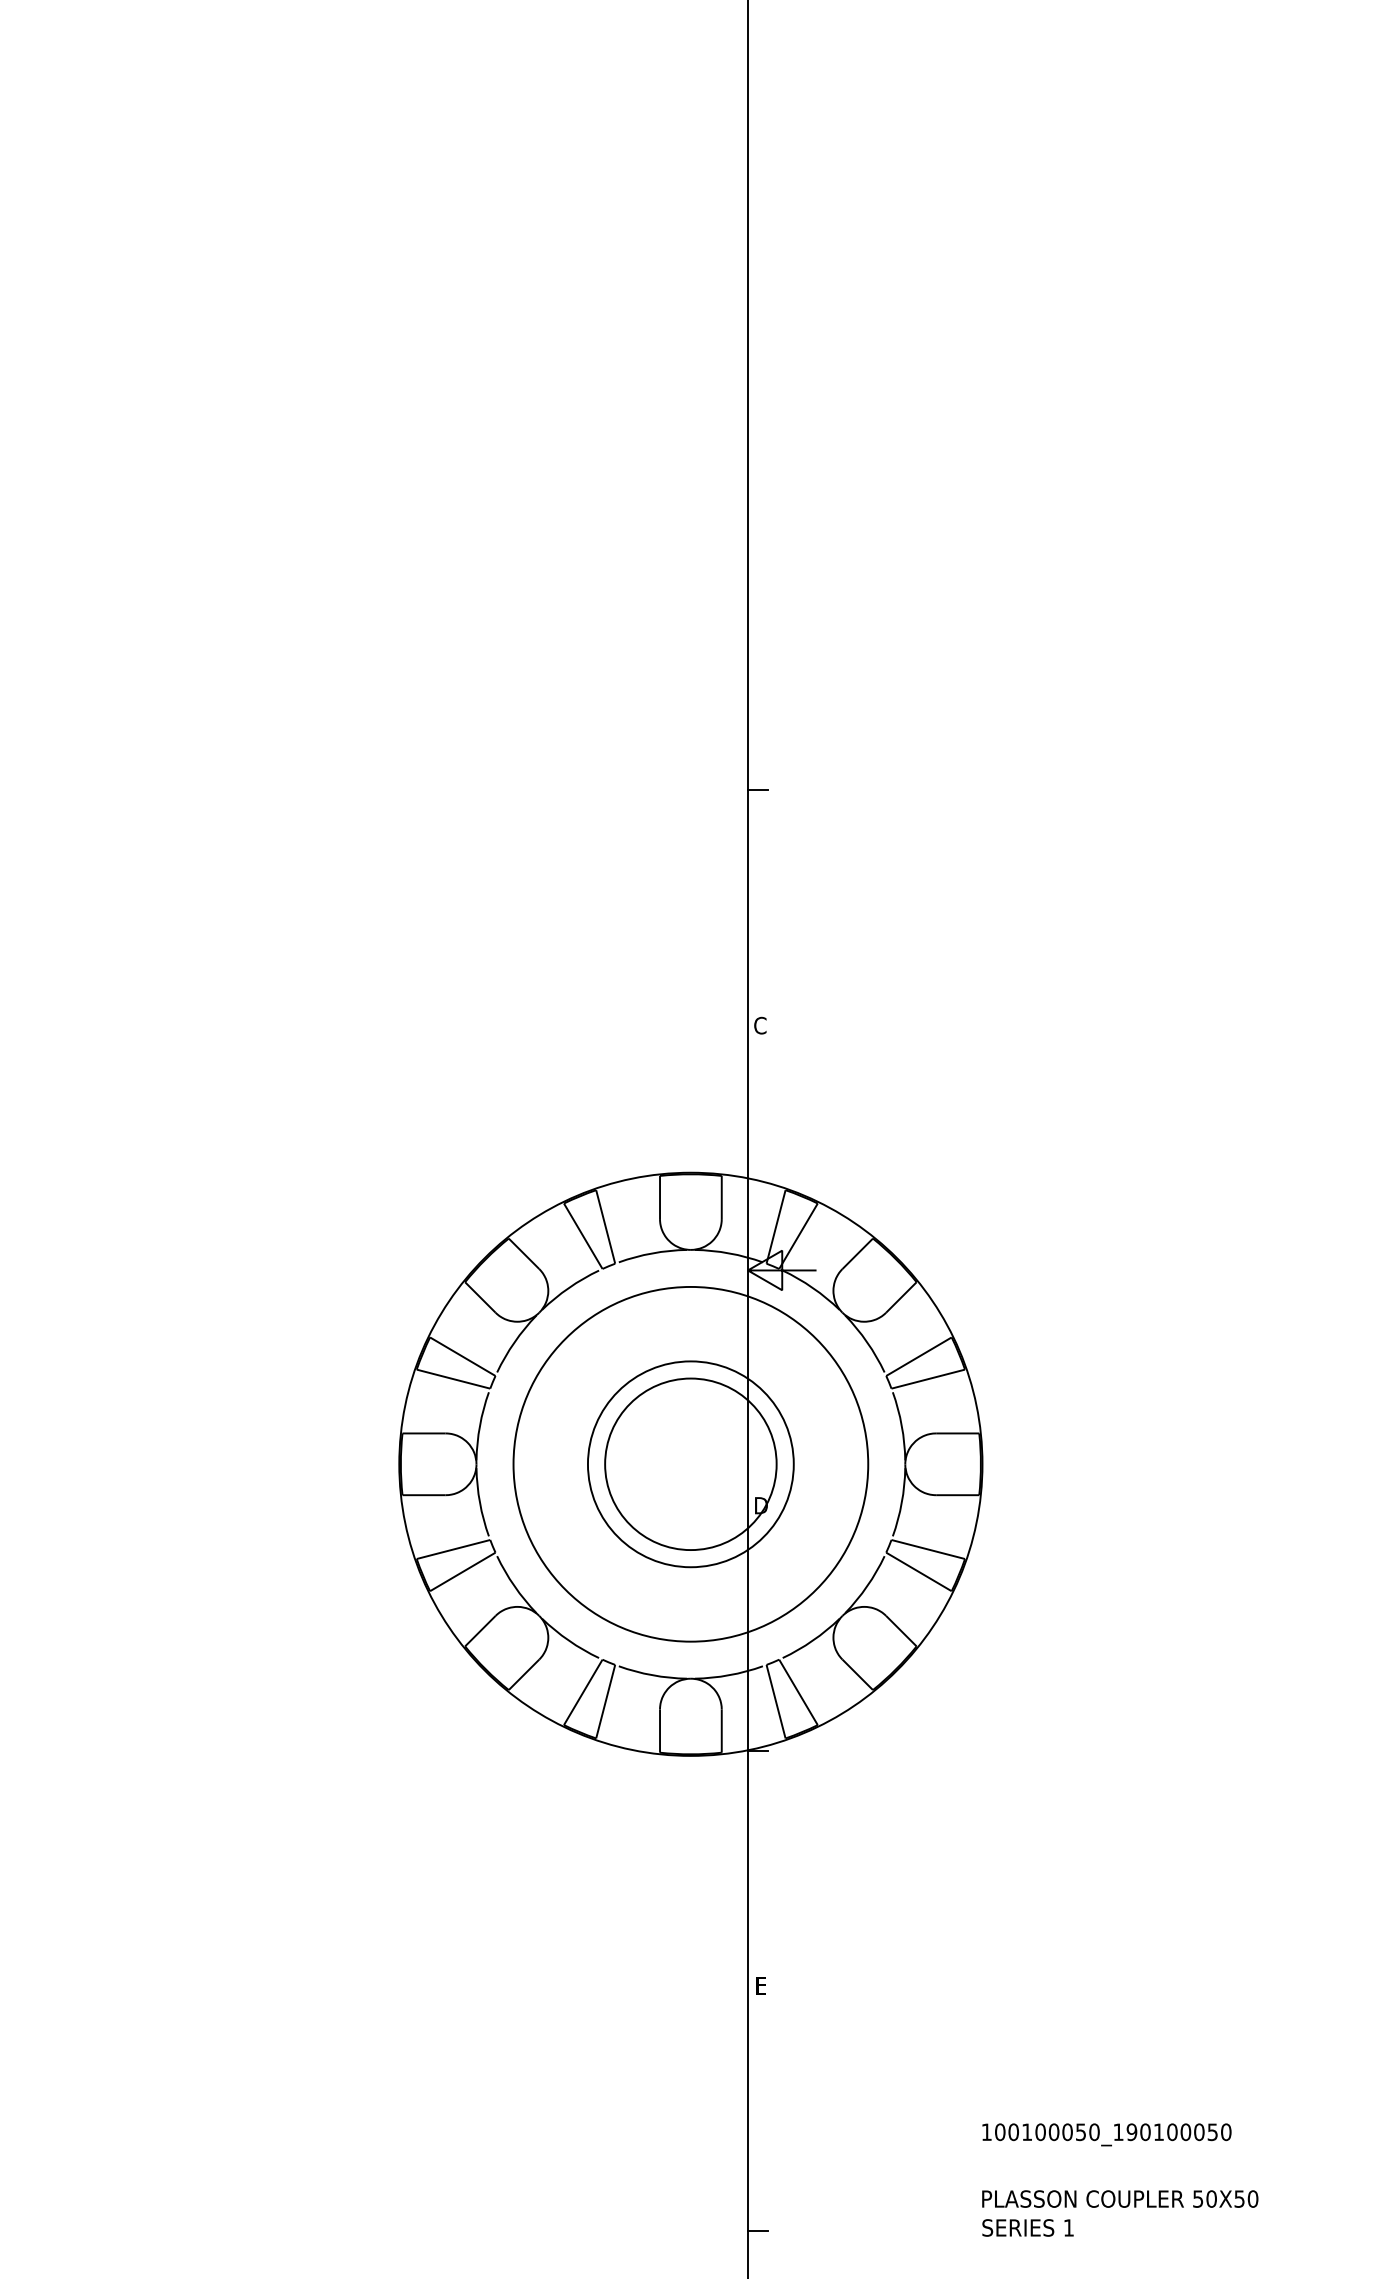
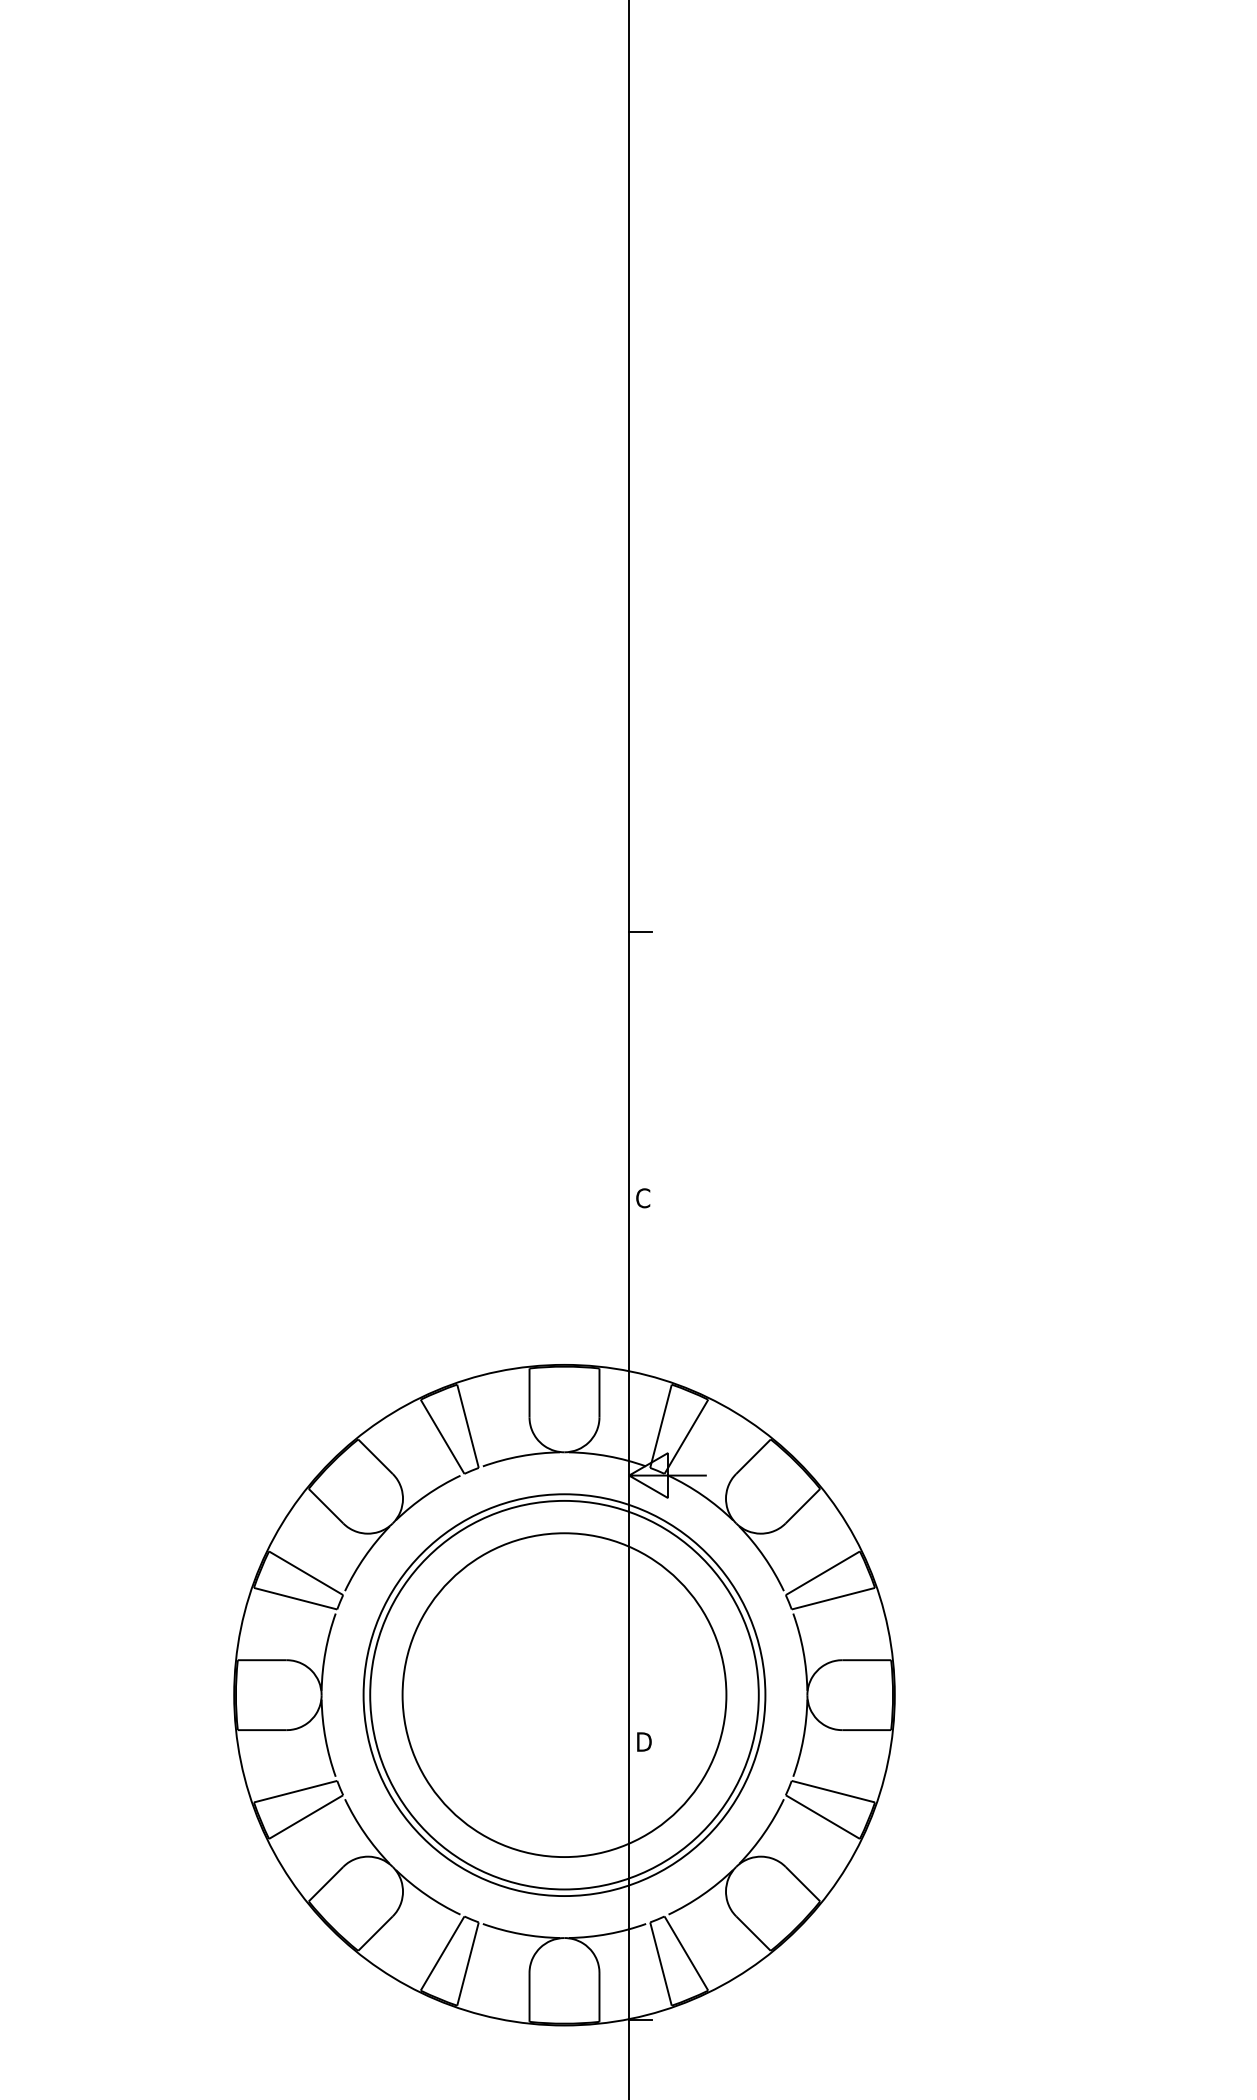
circle: (690, 1463) -> (564, 1694), size x1.67
circle: (690, 1464) -> (564, 1695), size x1.67

